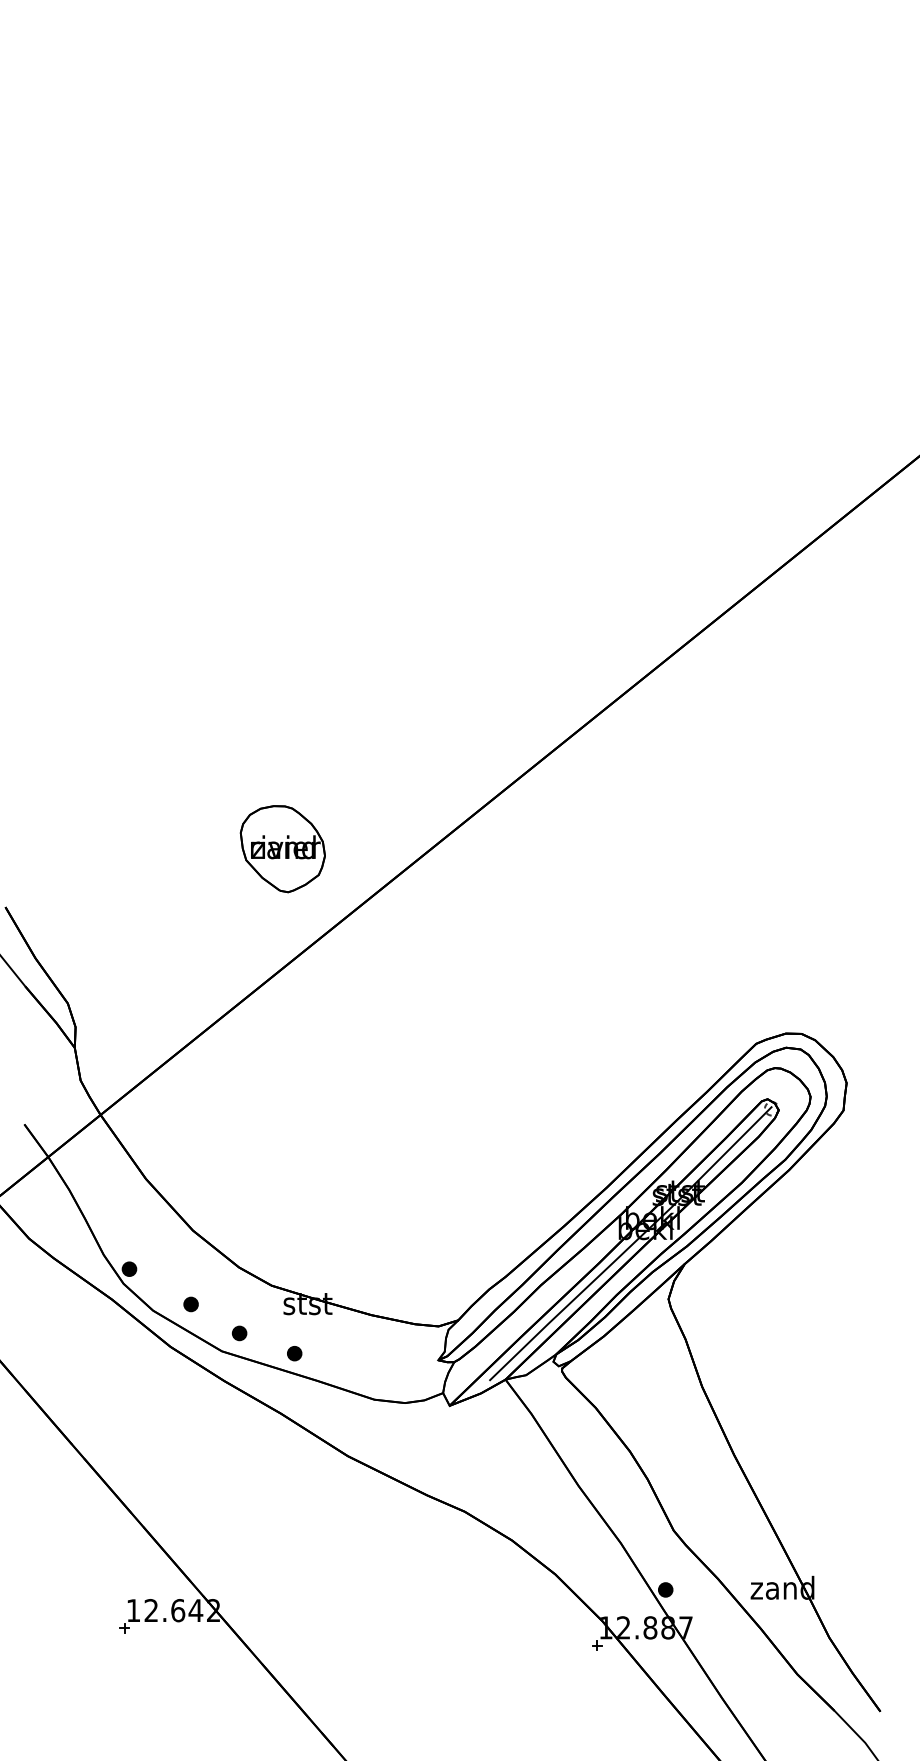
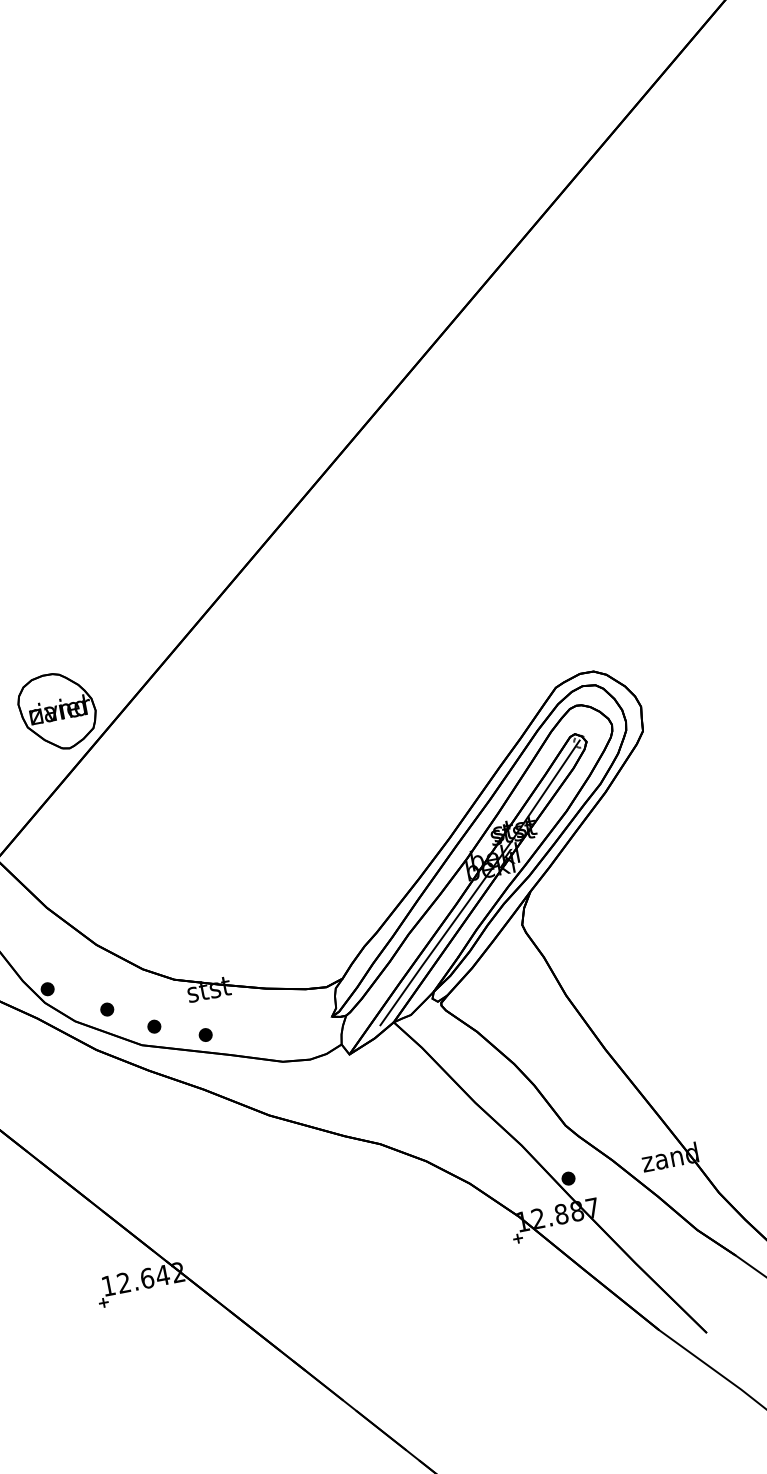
part: (282, 849) -> (57, 712), moved

